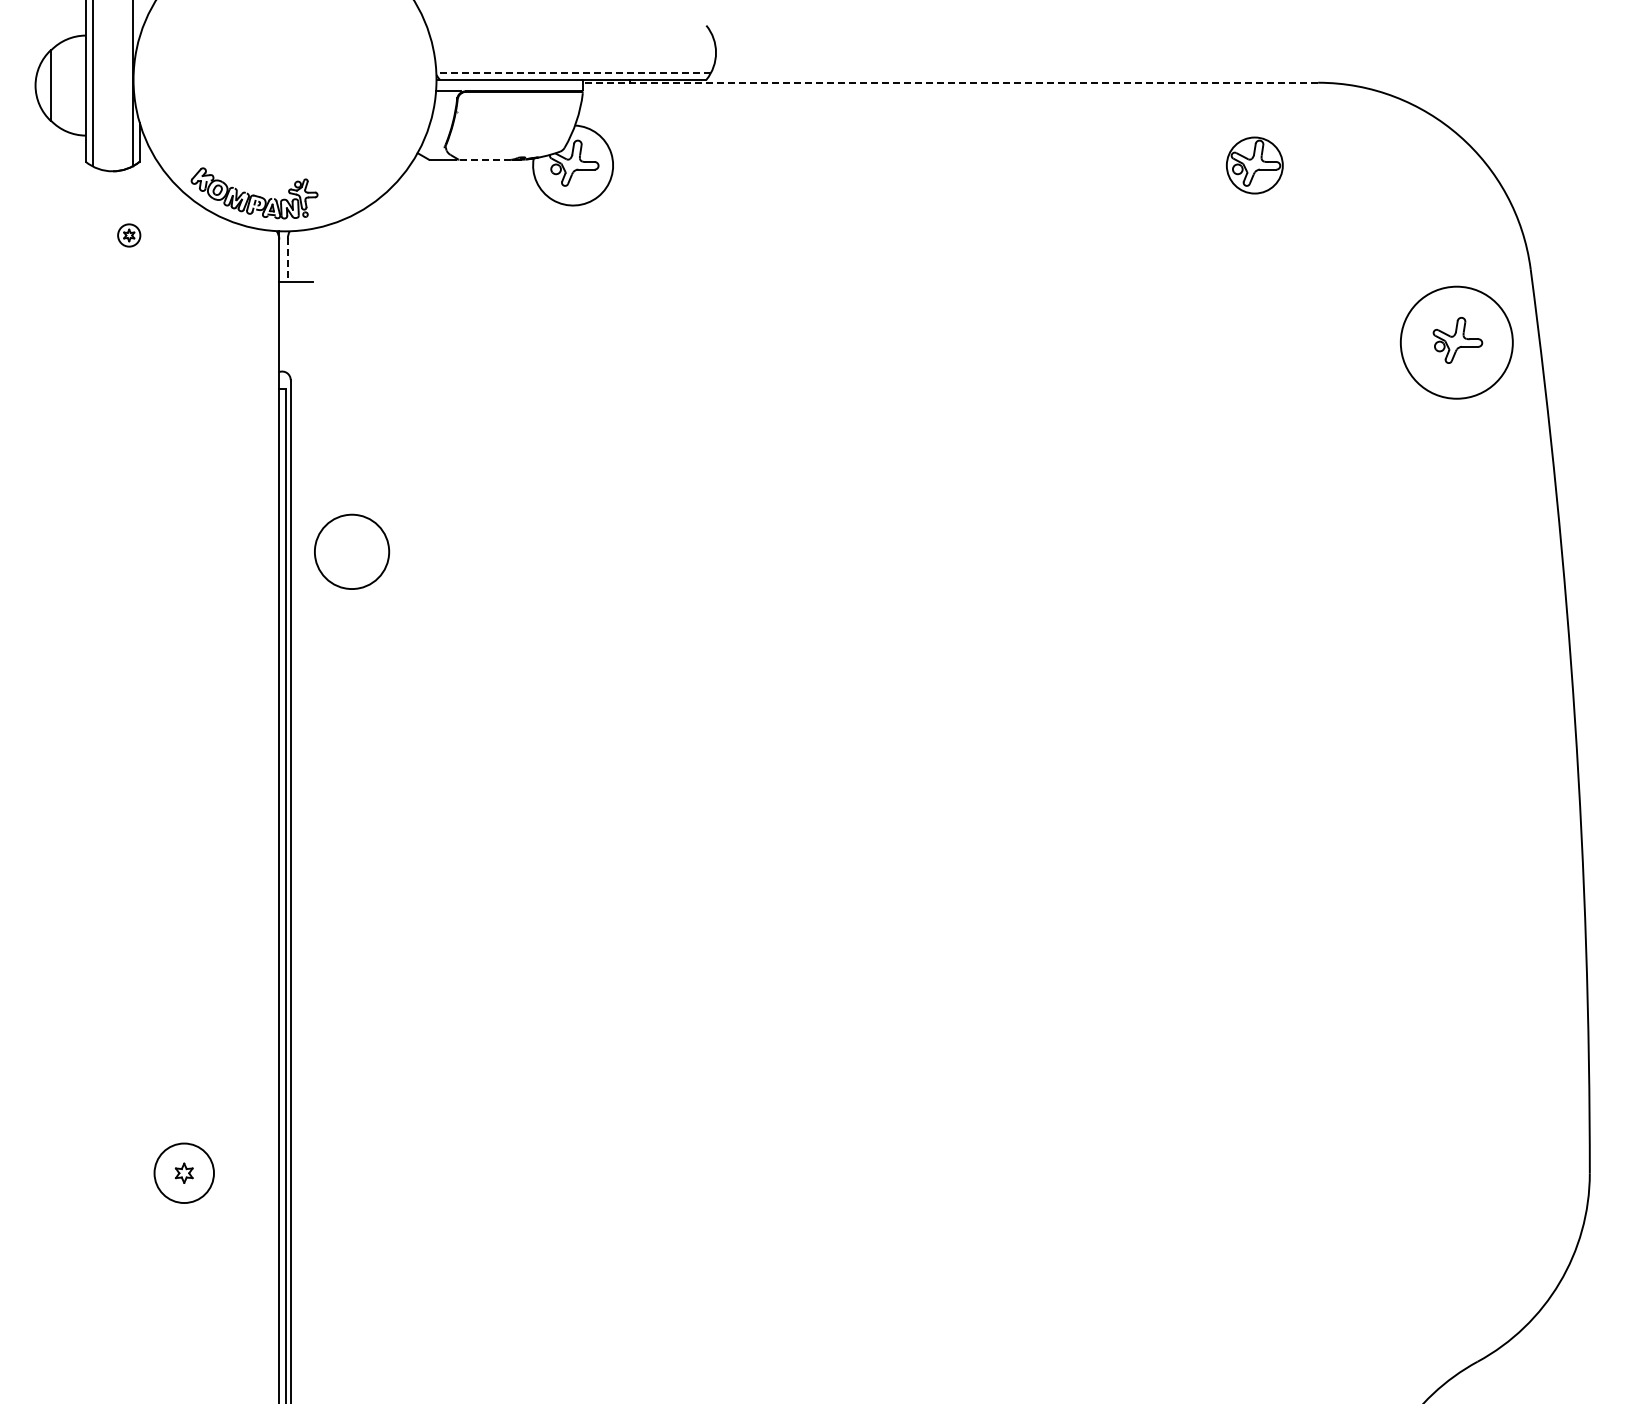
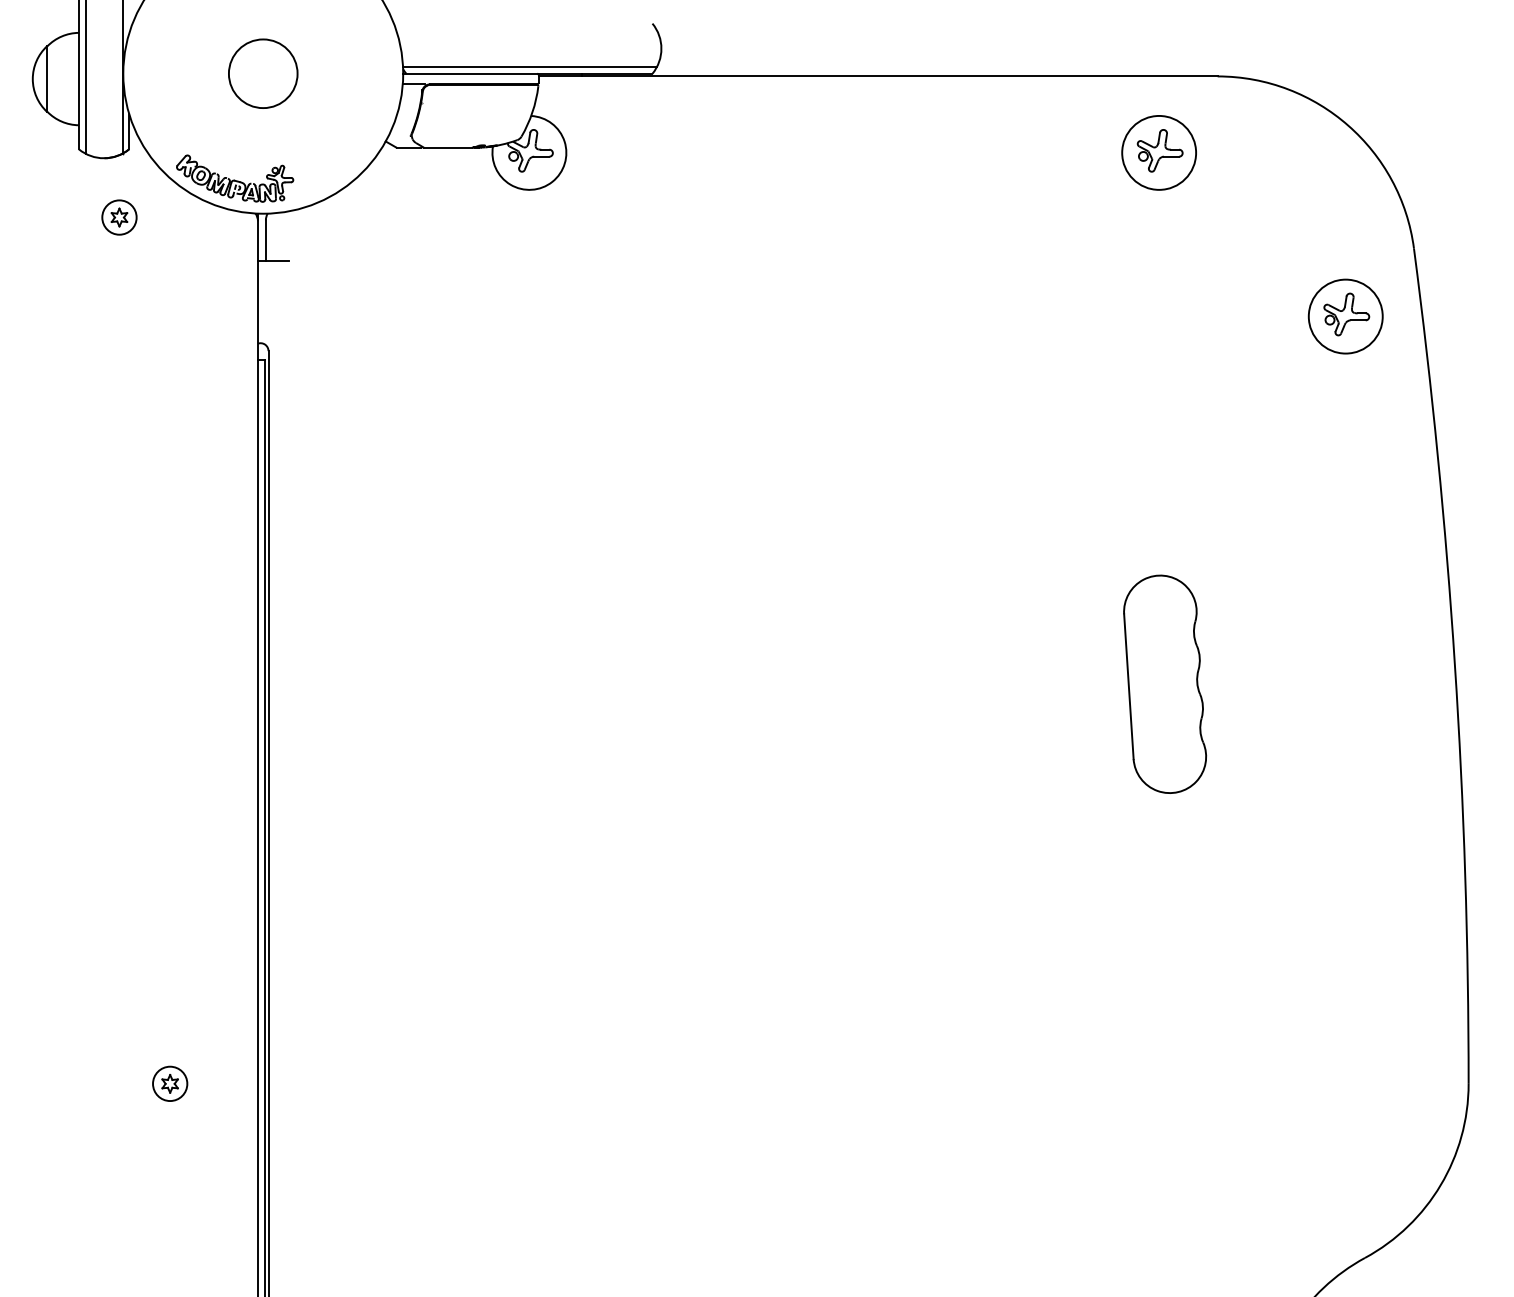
line: (573, 72) -> (529, 66), dashed -> solid
line: (950, 82) -> (878, 76), dashed -> solid
line: (485, 159) -> (448, 147), dashed -> solid
circle: (1254, 165) -> (1158, 152), size x1.43
part: (128, 235) -> (118, 217), size x1.67
line: (287, 260) -> (265, 240), dashed -> solid
circle: (1456, 342) -> (1345, 316), size x0.71
circle: (352, 551) -> (263, 73), moved
part: (1261, 740) -> (1165, 684), added
circle: (183, 1172) -> (169, 1083), size x0.62

